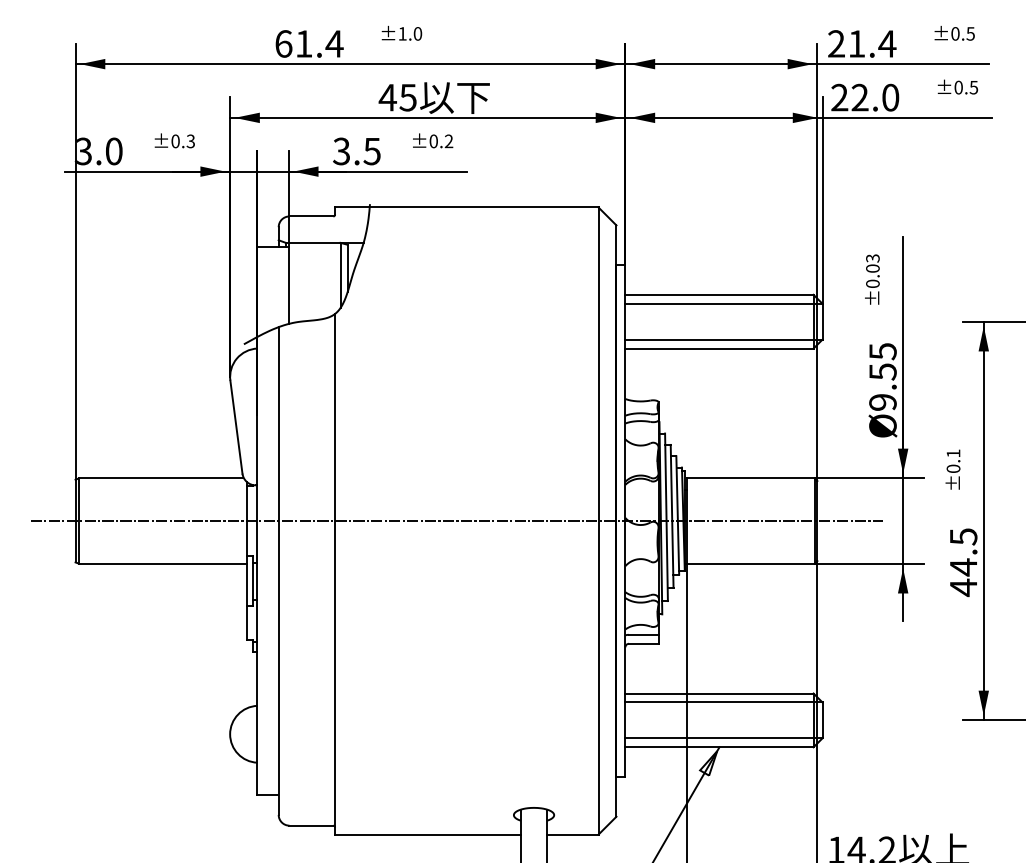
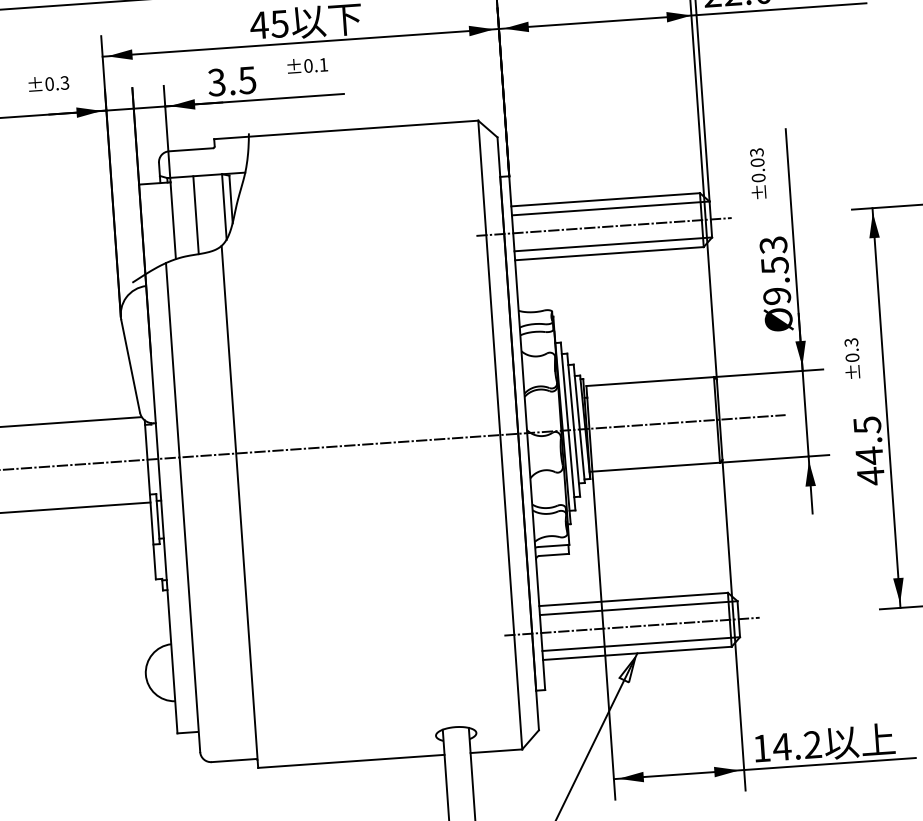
text: (448, 140) -> (323, 64), ±0.2 -> ±0.1
line: (311, 281) -> (195, 215), added
line: (715, 321) -> (603, 226), added
text: (882, 351) -> (773, 245), Ø9.55 -> Ø9.53
text: (953, 453) -> (851, 342), ±0.1 -> ±0.3
line: (715, 720) -> (631, 626), added

